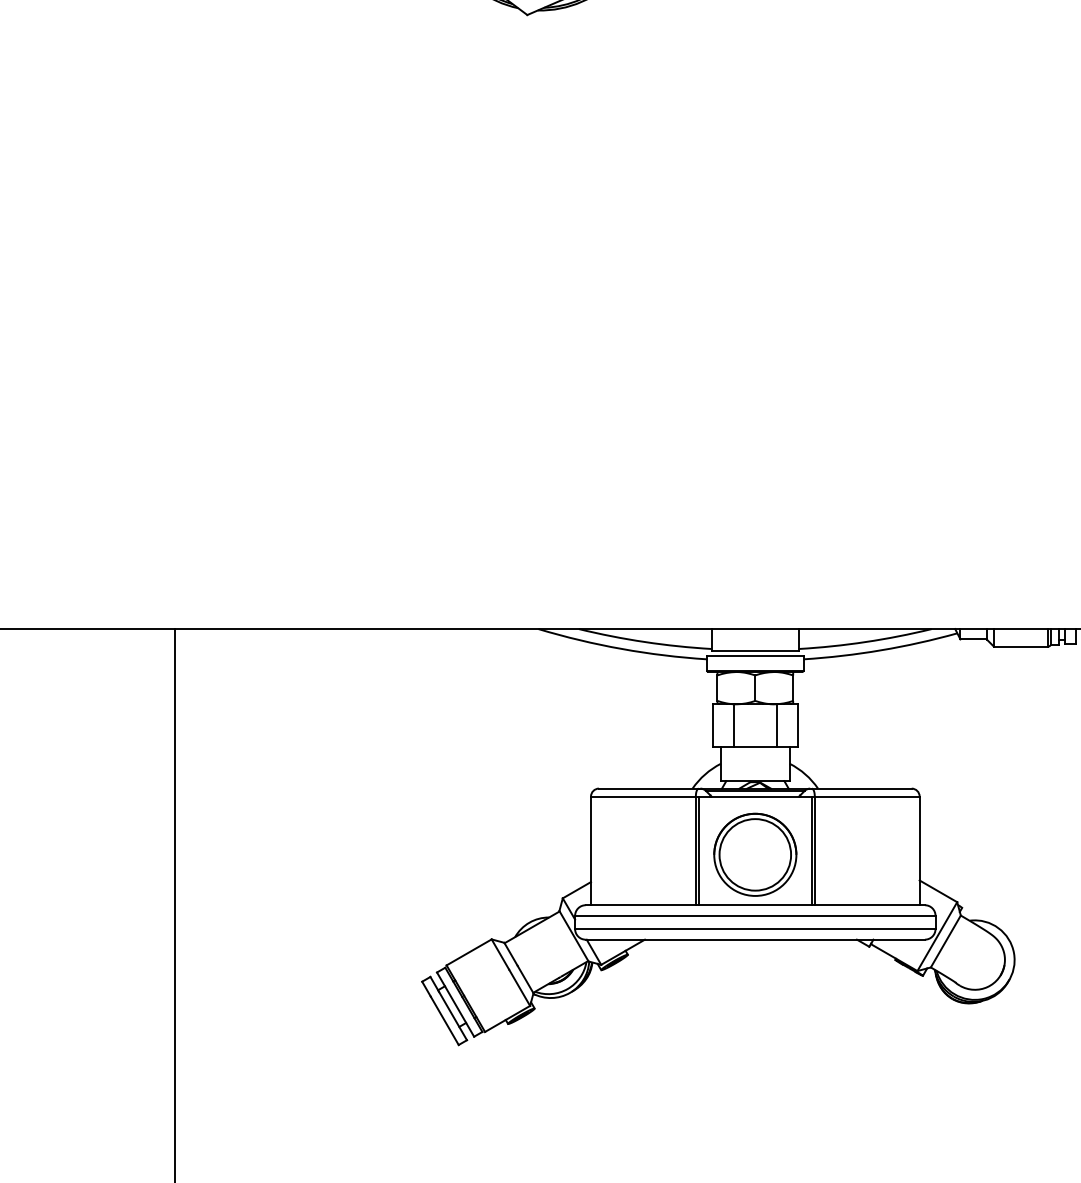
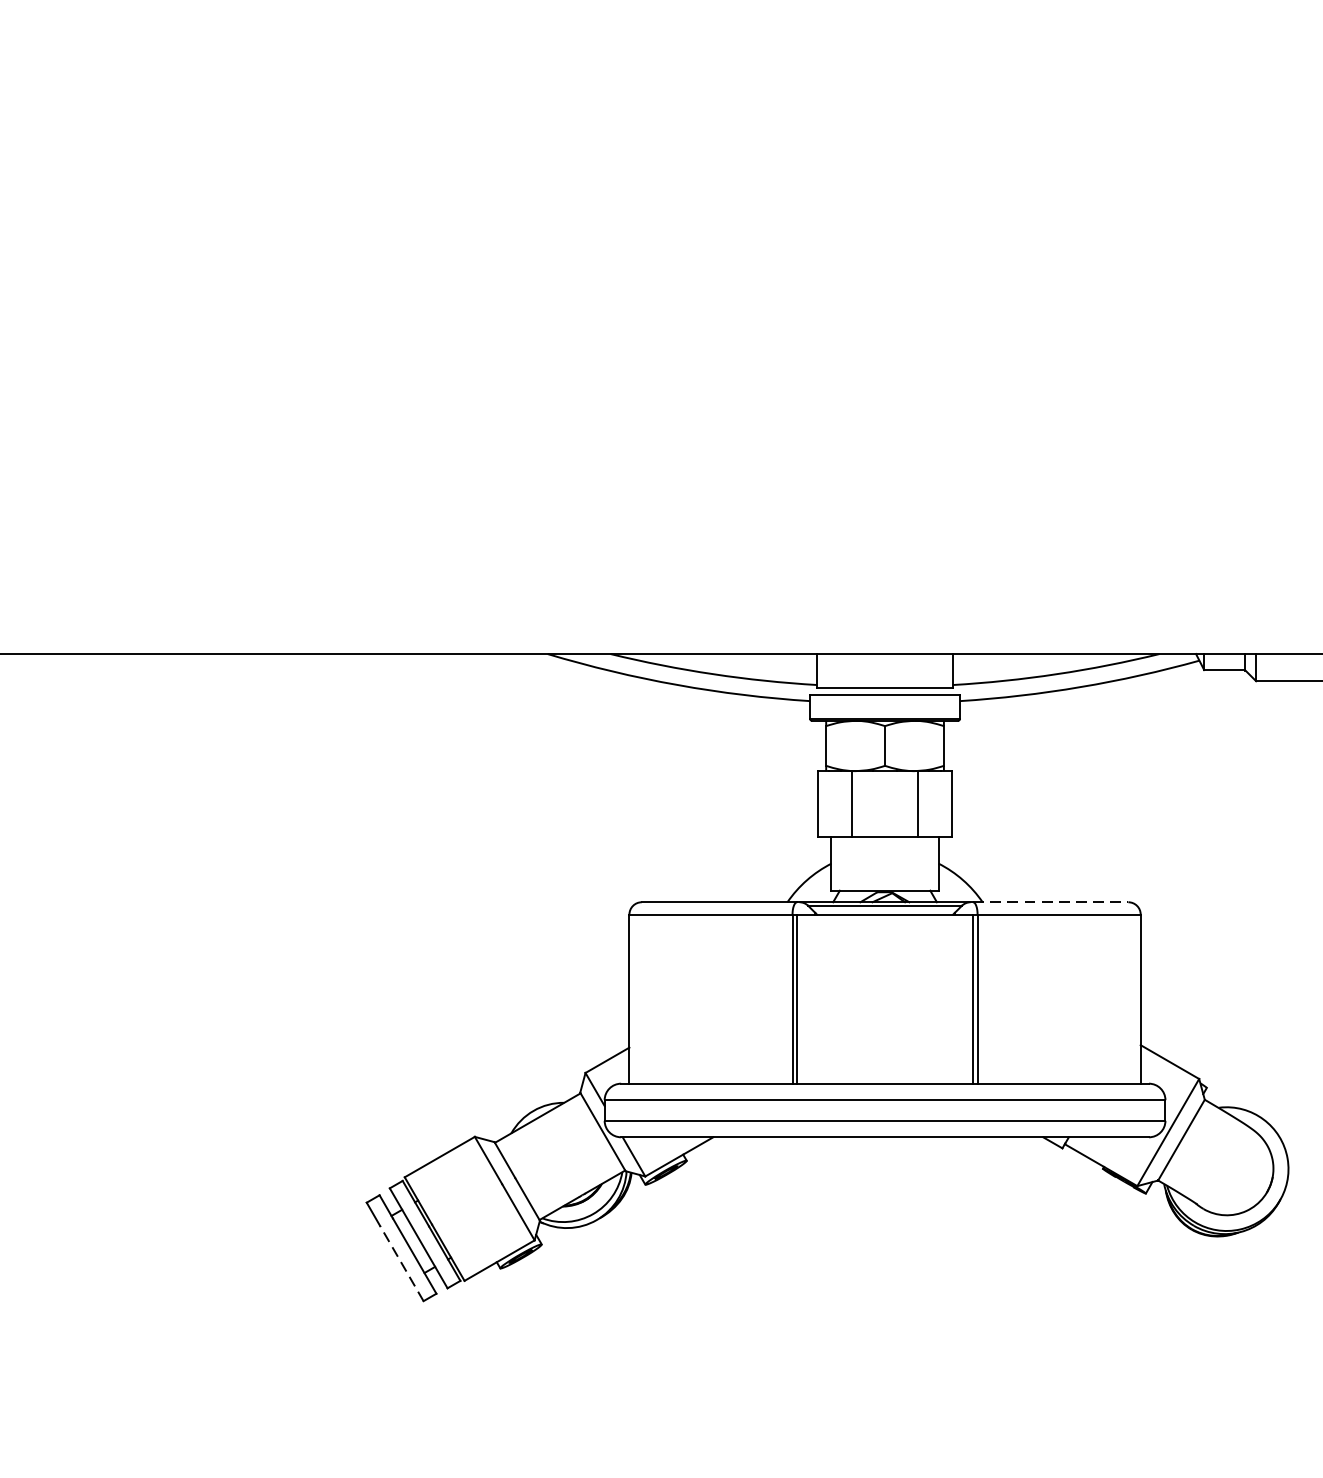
line: (861, 788) -> (1050, 902), solid -> dashed
part: (755, 854) -> (885, 1004), removed
line: (444, 1020) -> (401, 1263), solid -> dashed

